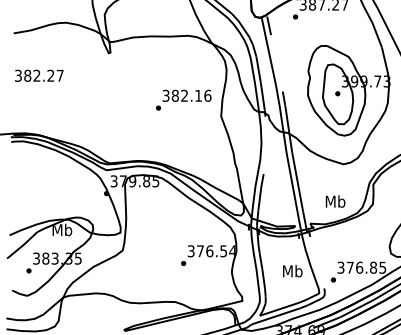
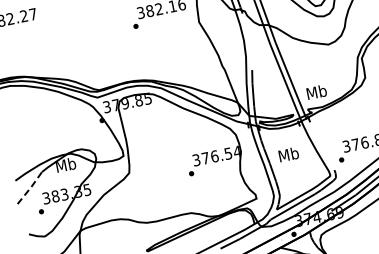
text: (335, 201) -> (316, 92), moved
line: (23, 245) -> (31, 187), solid -> dashed
text: (292, 271) -> (288, 154), moved

